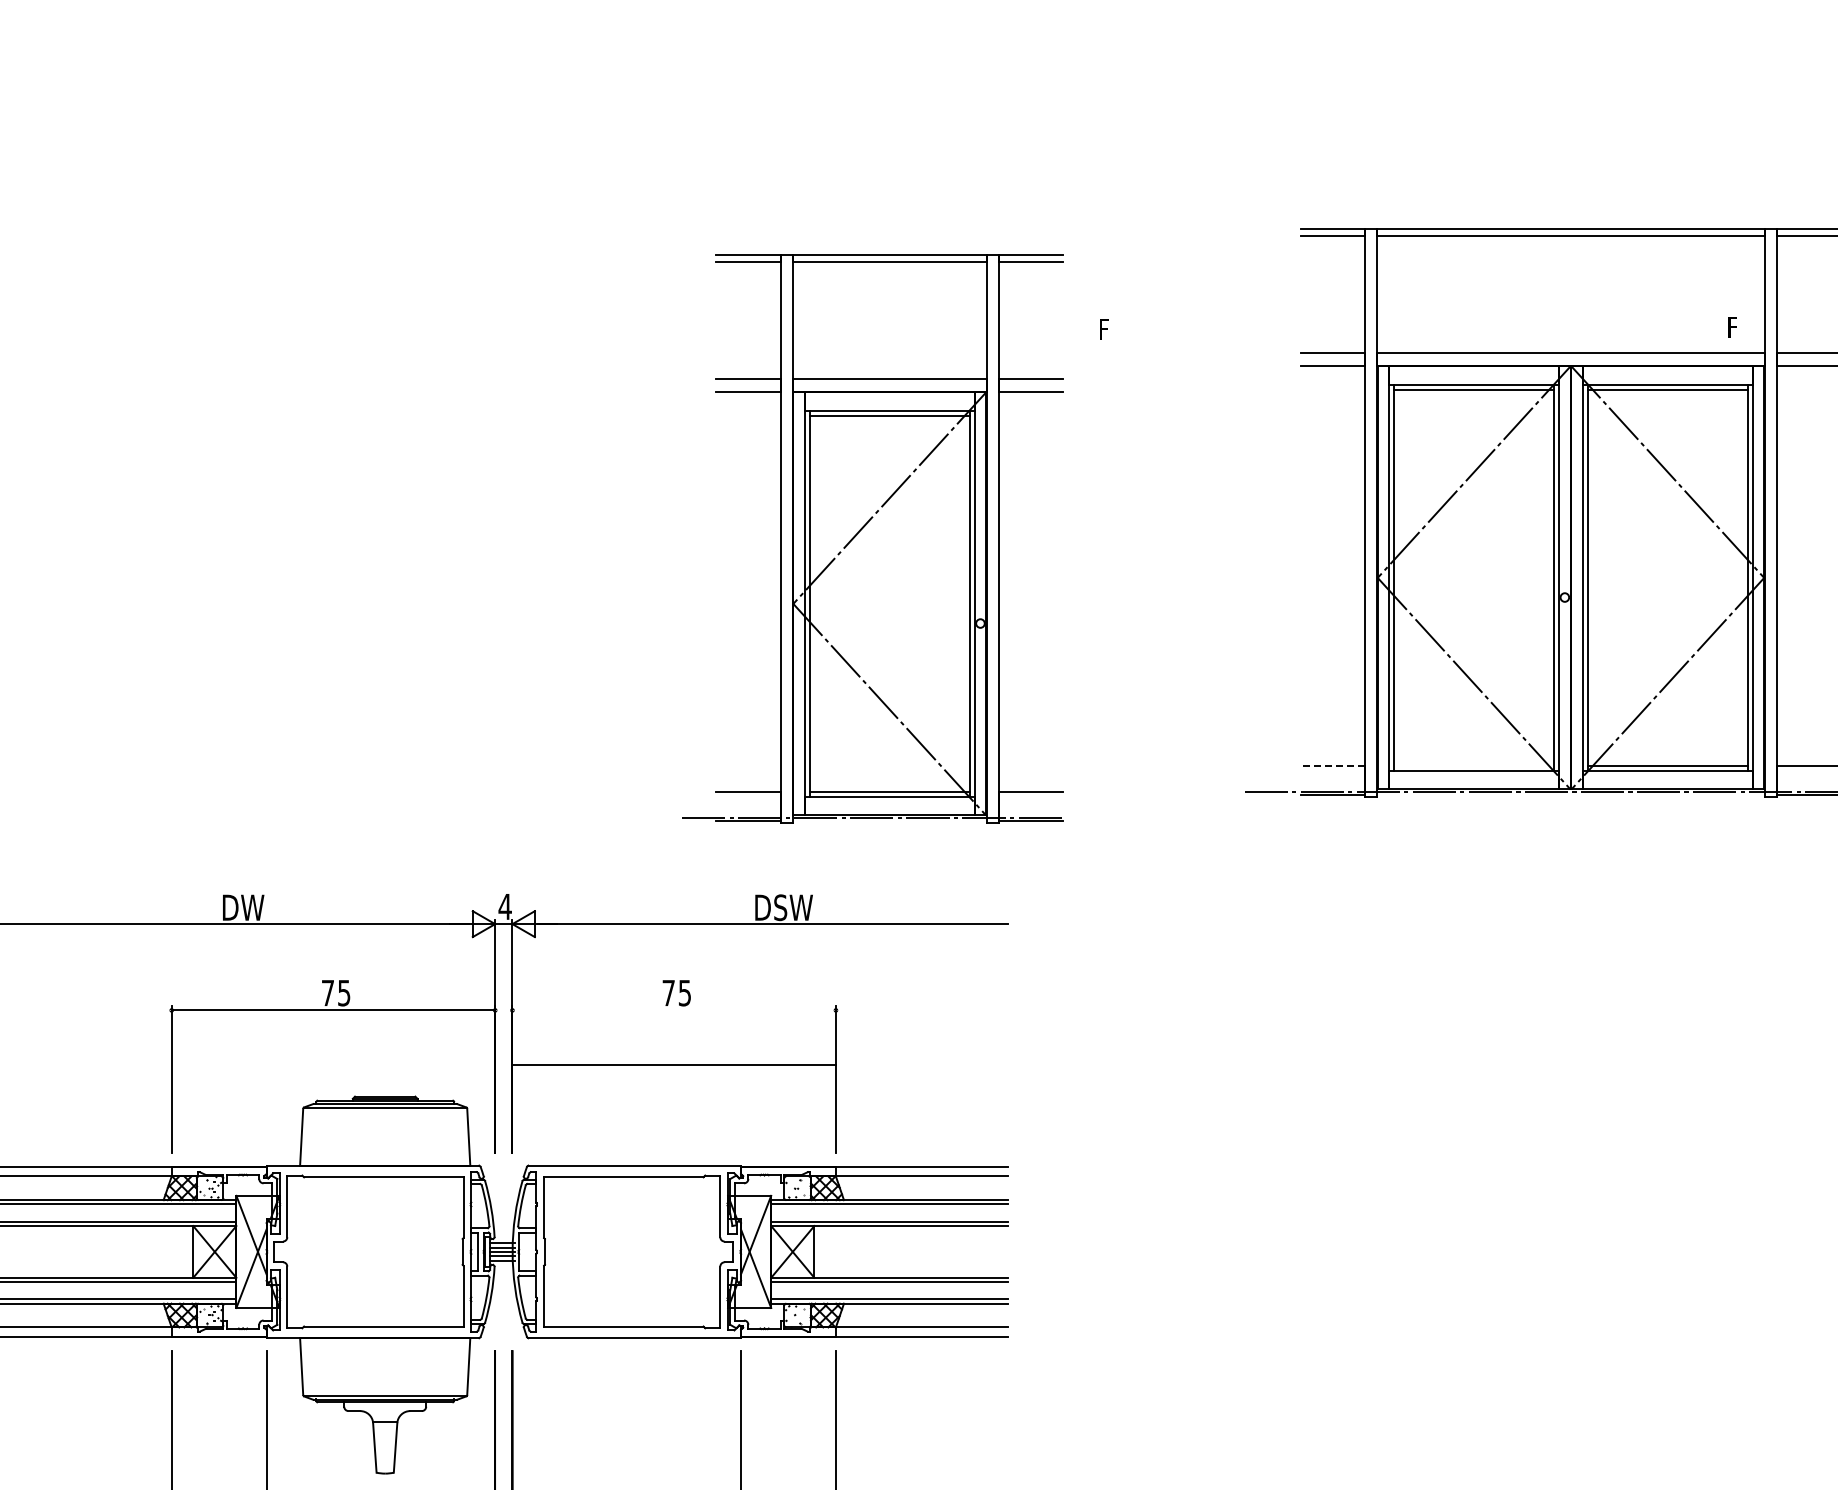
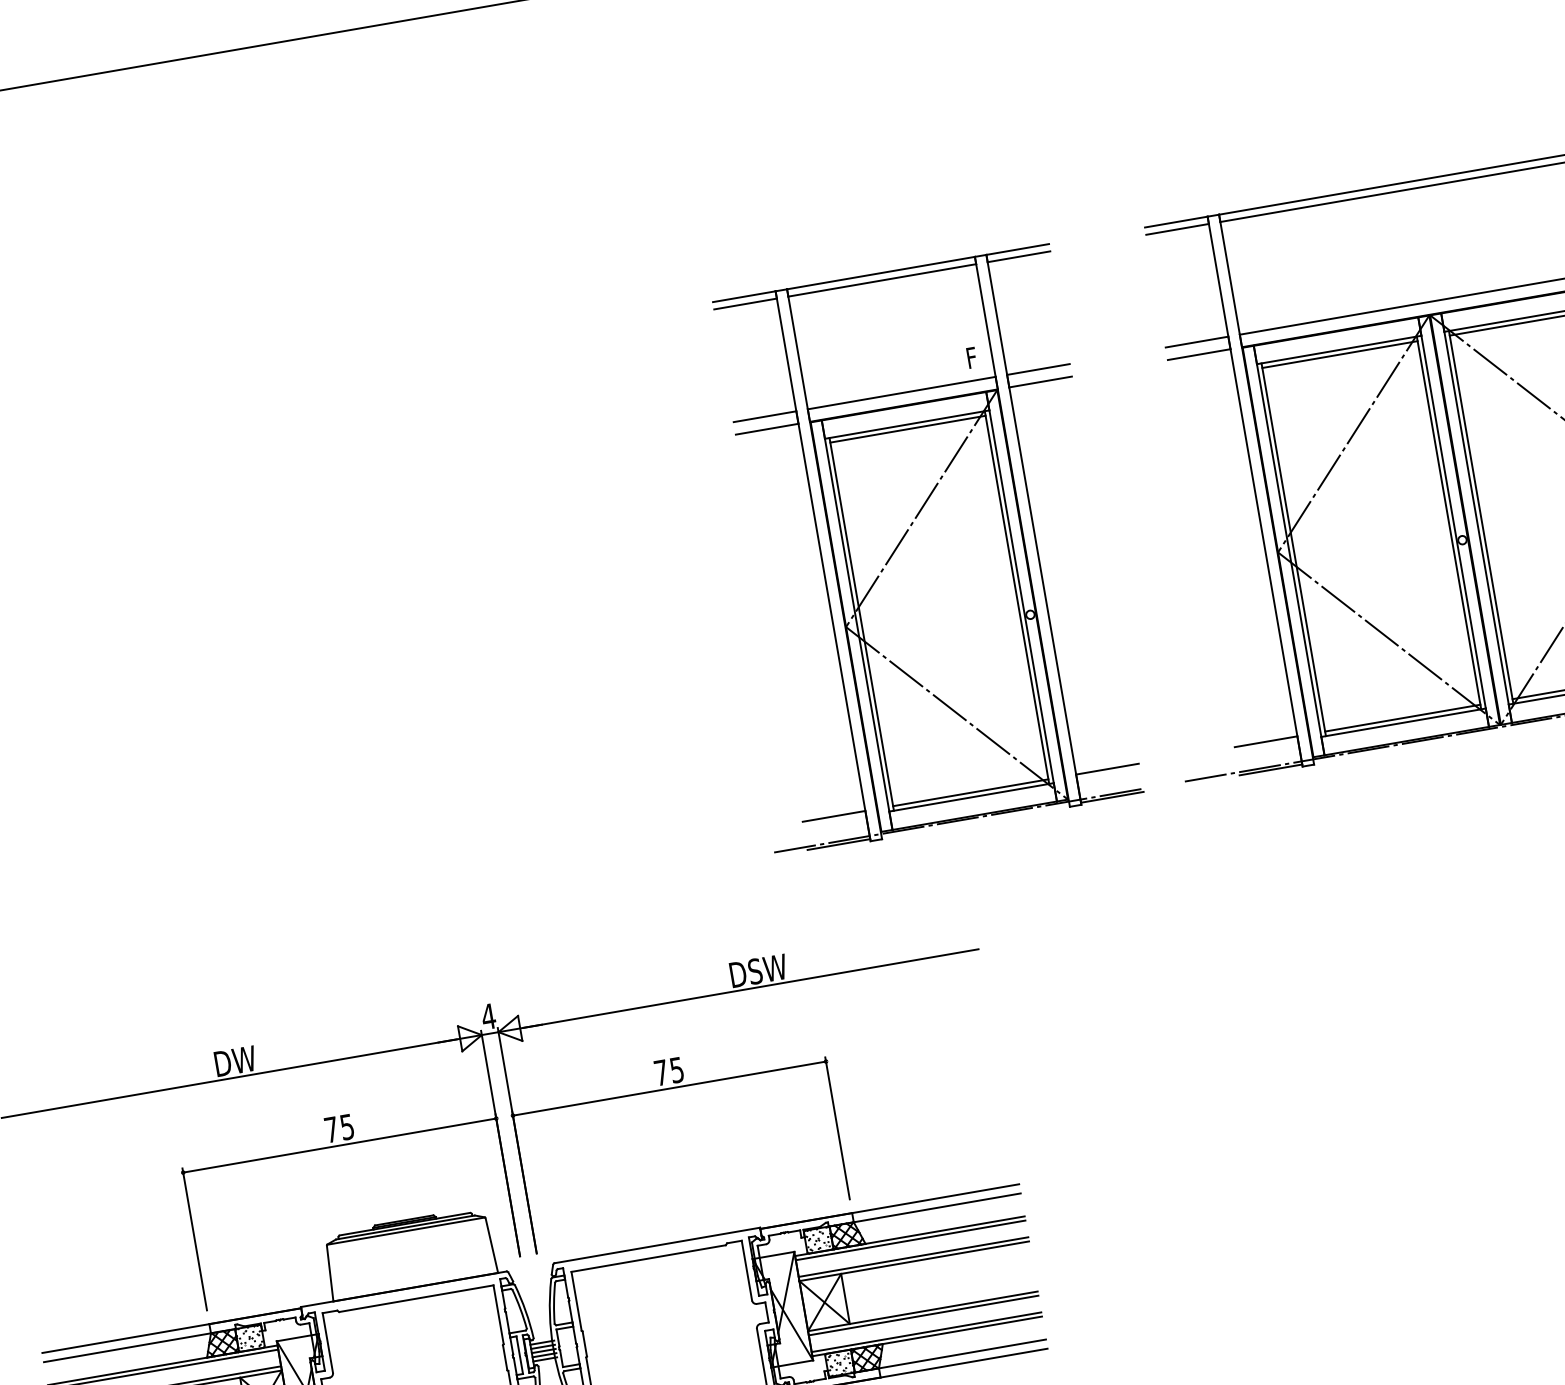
part: (872, 538) -> (911, 550), moved
line: (1332, 765) -> (1265, 741), dashed -> solid
line: (1473, 765) -> (1402, 718), added
line: (673, 1065) -> (668, 1088), moved

